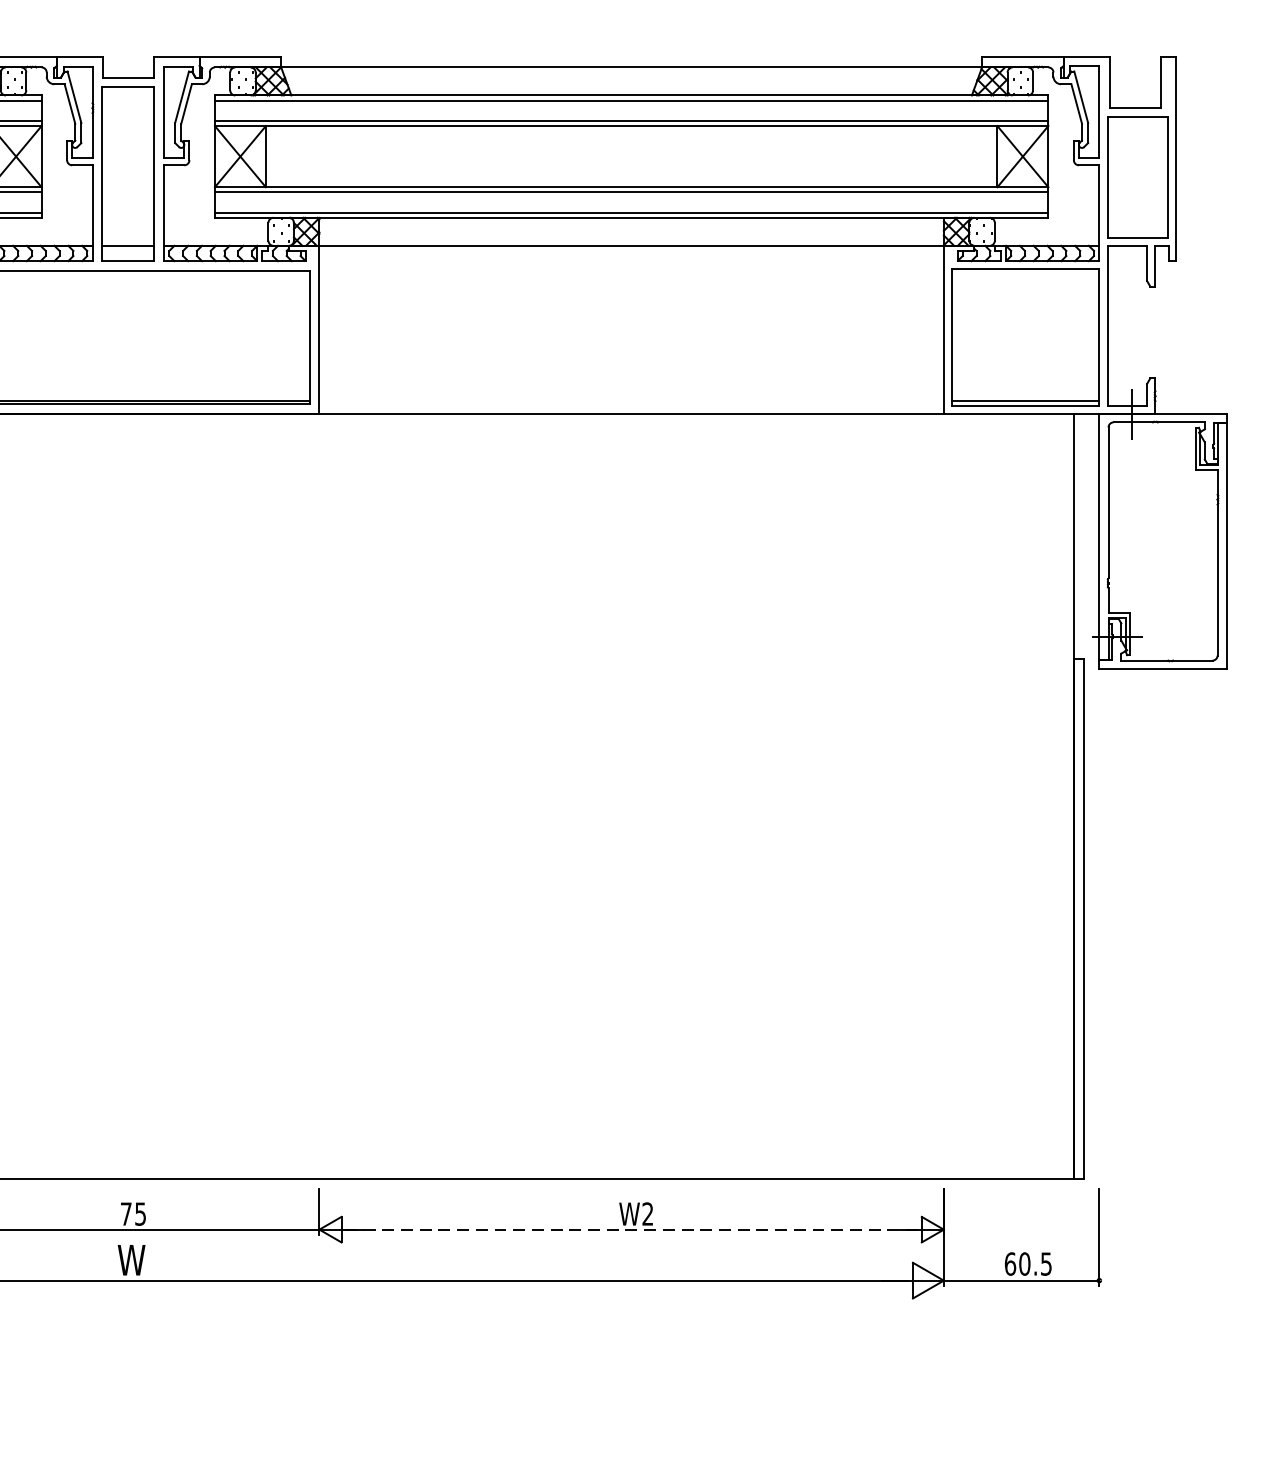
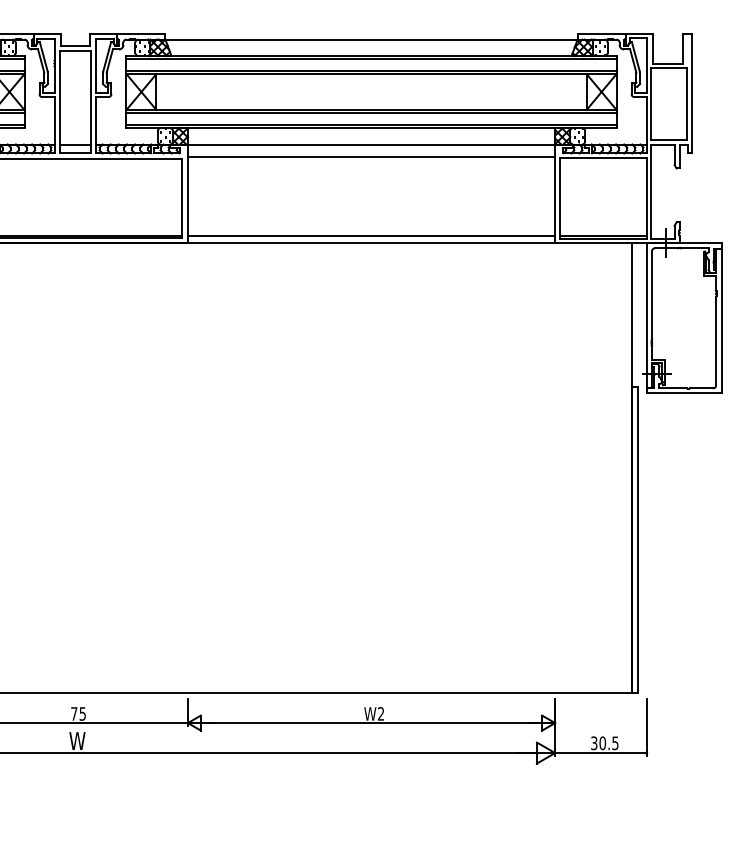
line: (631, 267) -> (371, 157), added
line: (631, 400) -> (371, 235), added
line: (631, 1230) -> (371, 723), dashed -> solid
text: (1010, 1264) -> (594, 743), 60.5 -> 30.5

